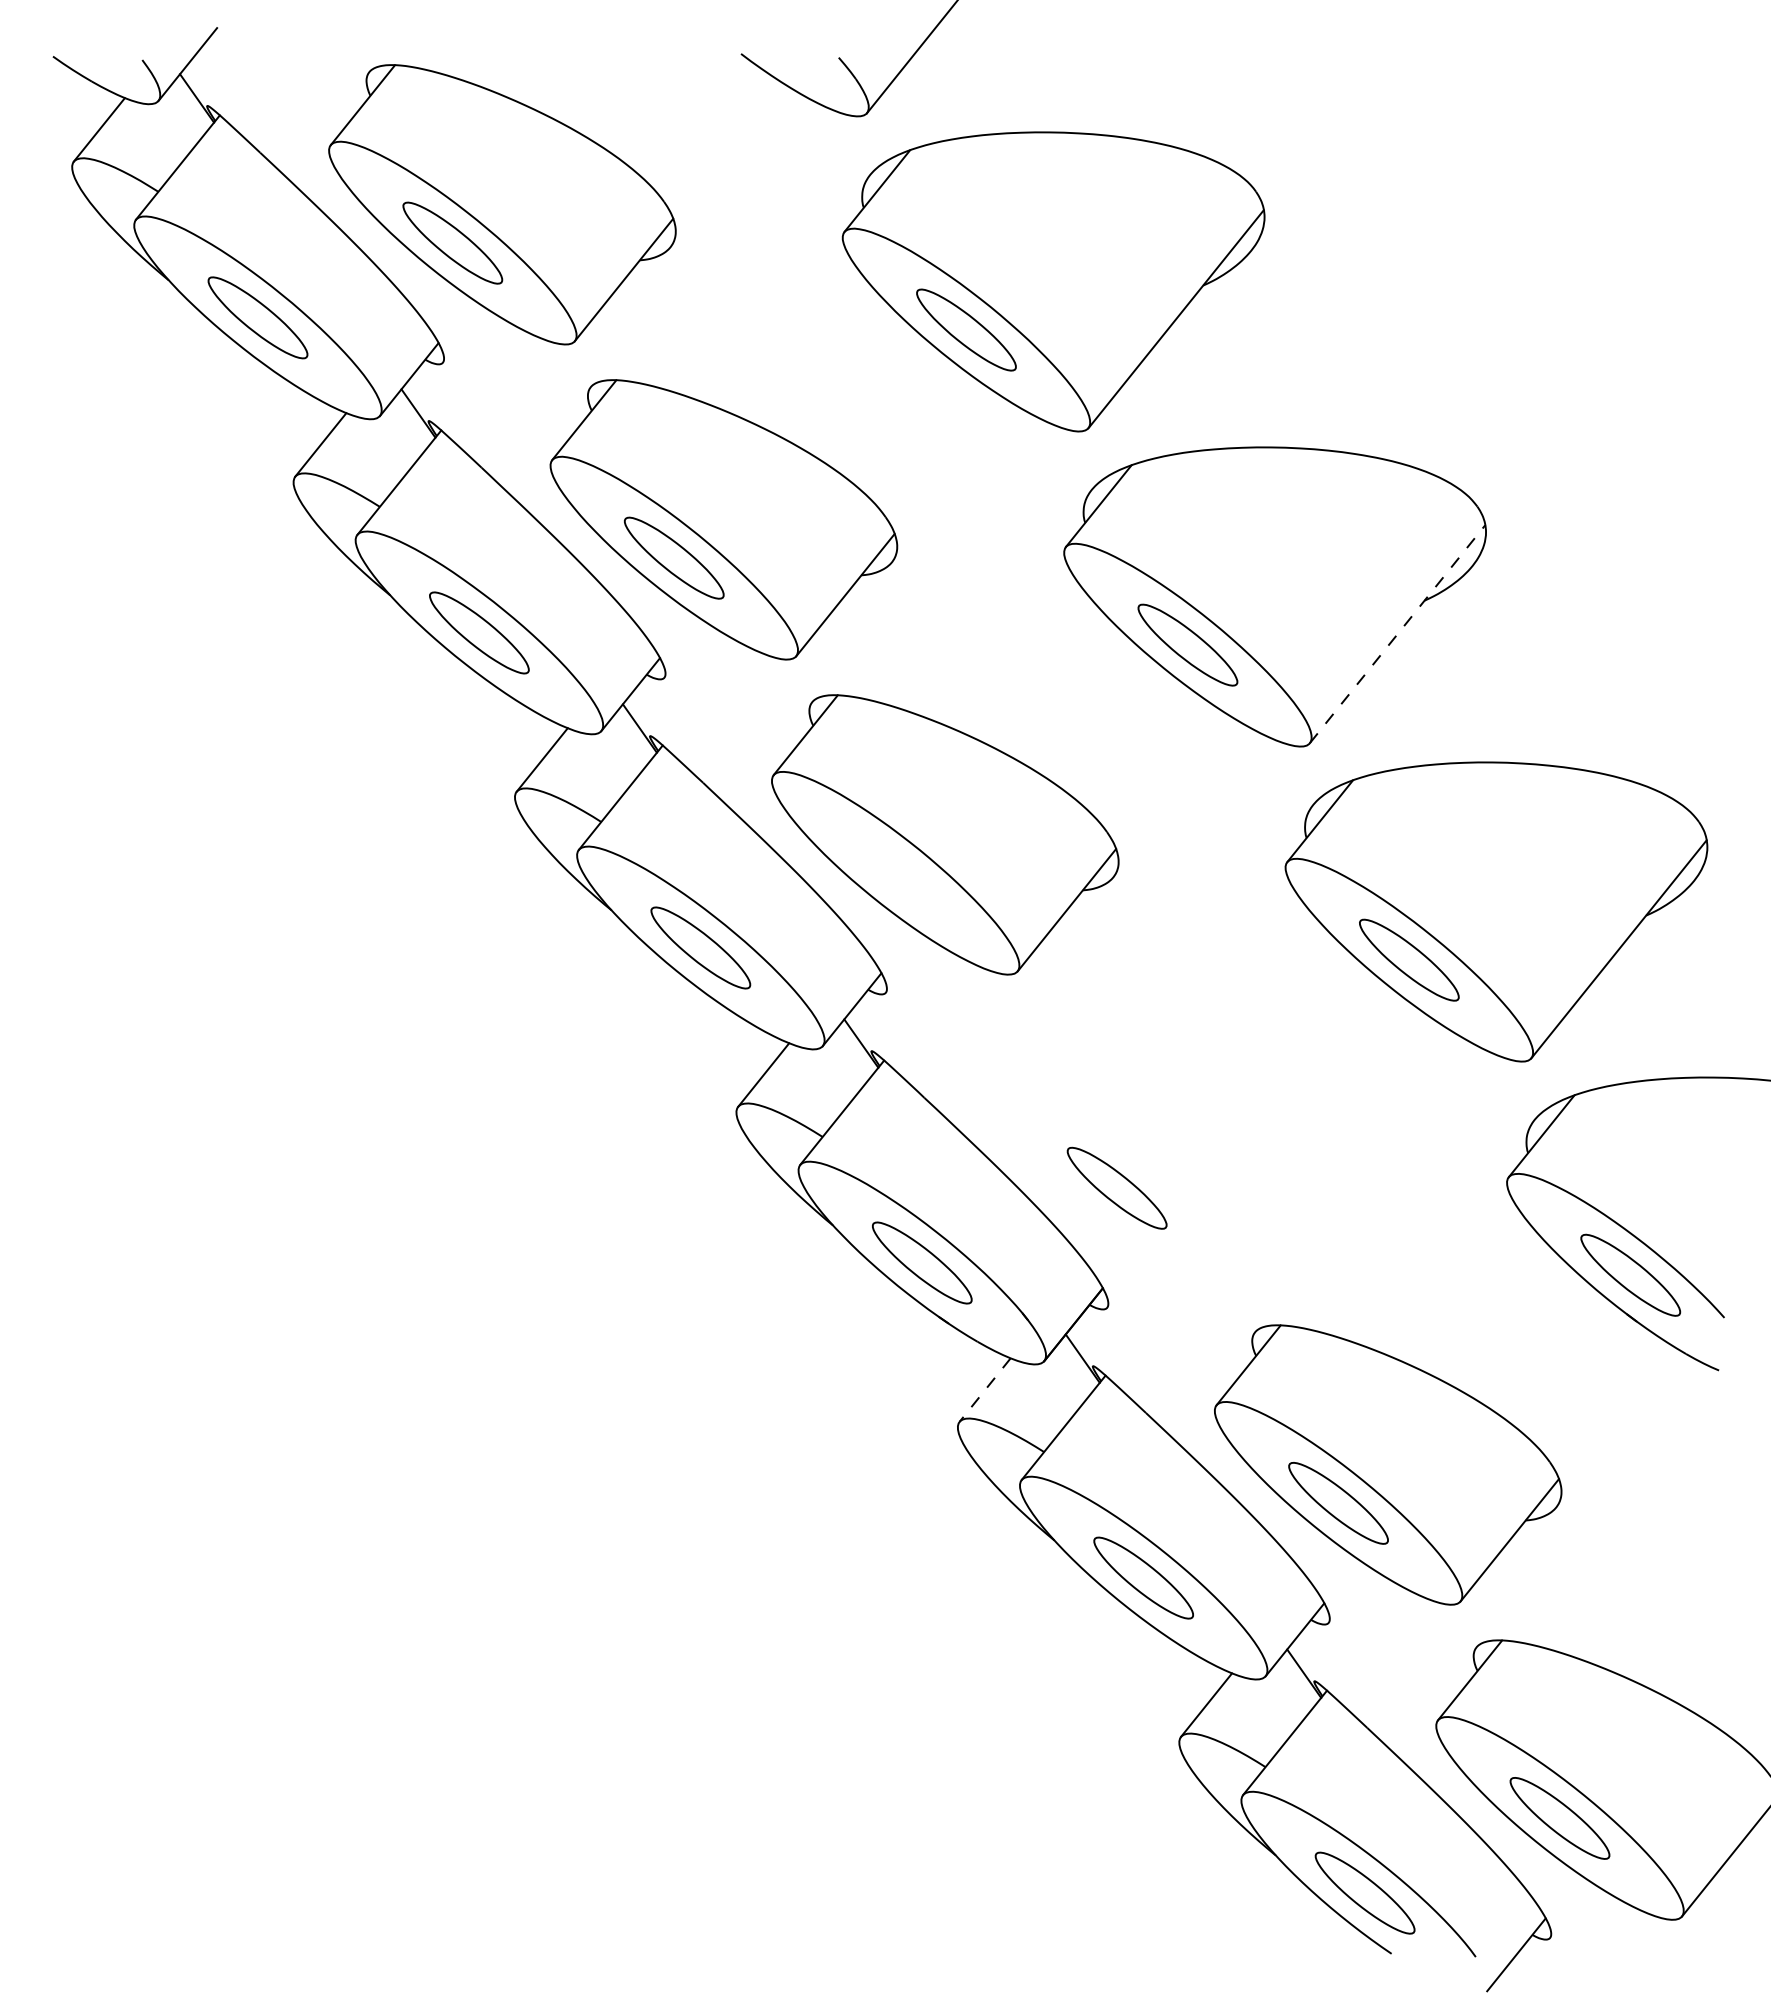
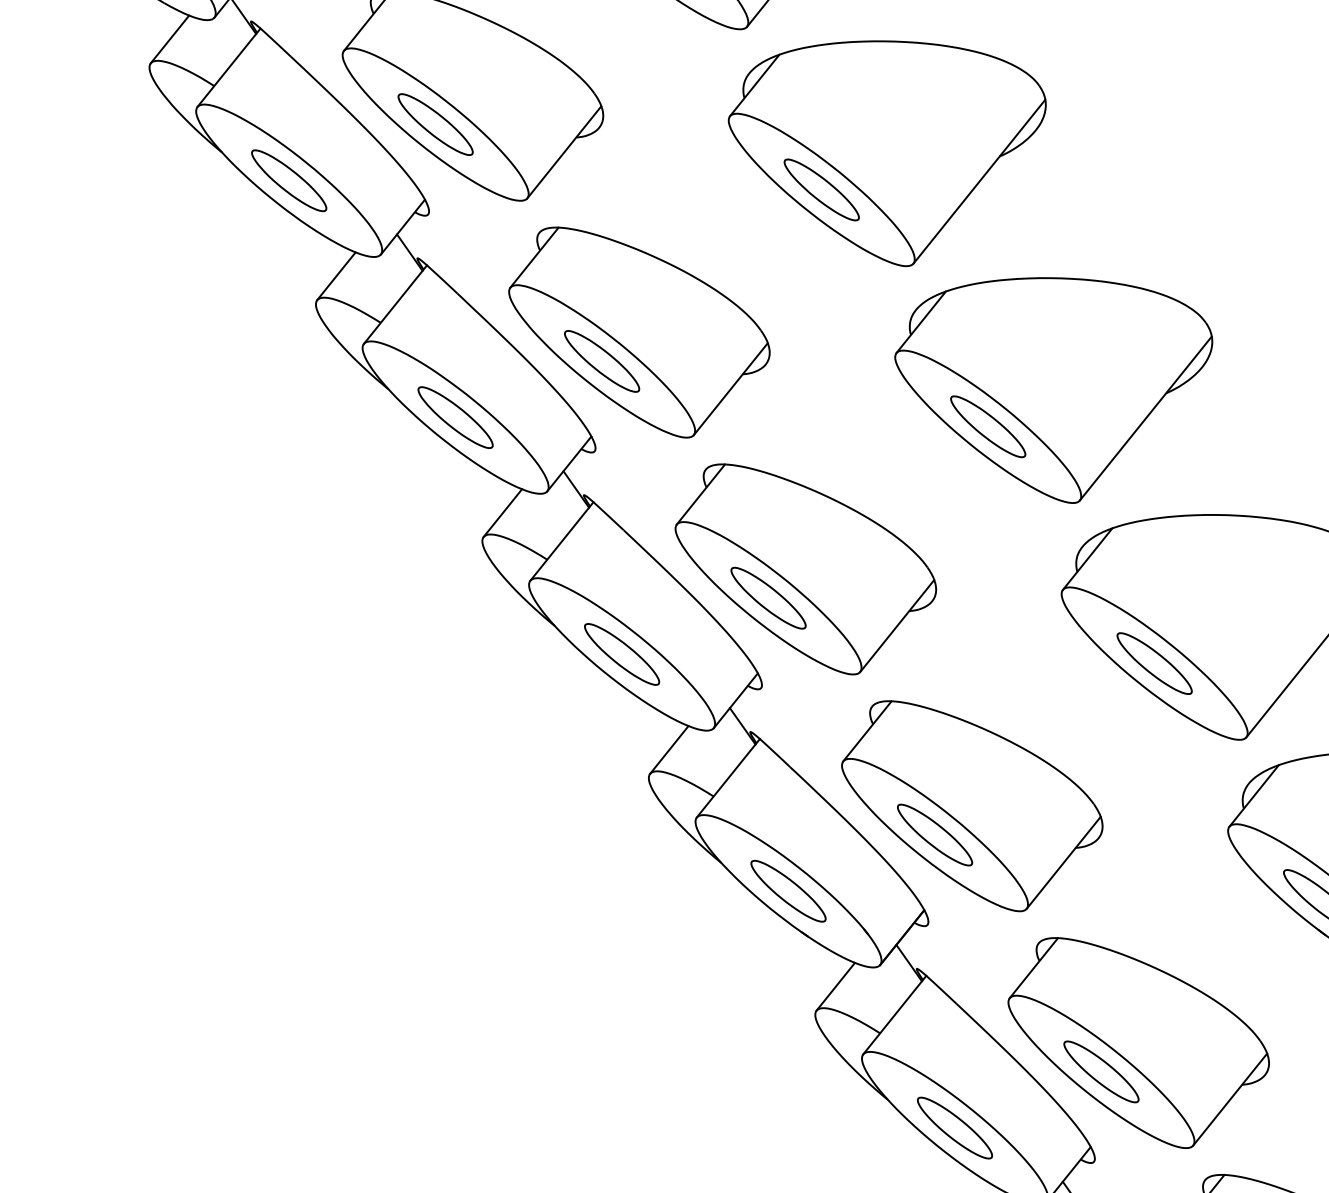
line: (1397, 634) -> (1145, 418), dashed -> solid
part: (895, 872) -> (768, 597), added
part: (1166, 1149) -> (972, 805), added
line: (985, 1390) -> (836, 987), dashed -> solid

